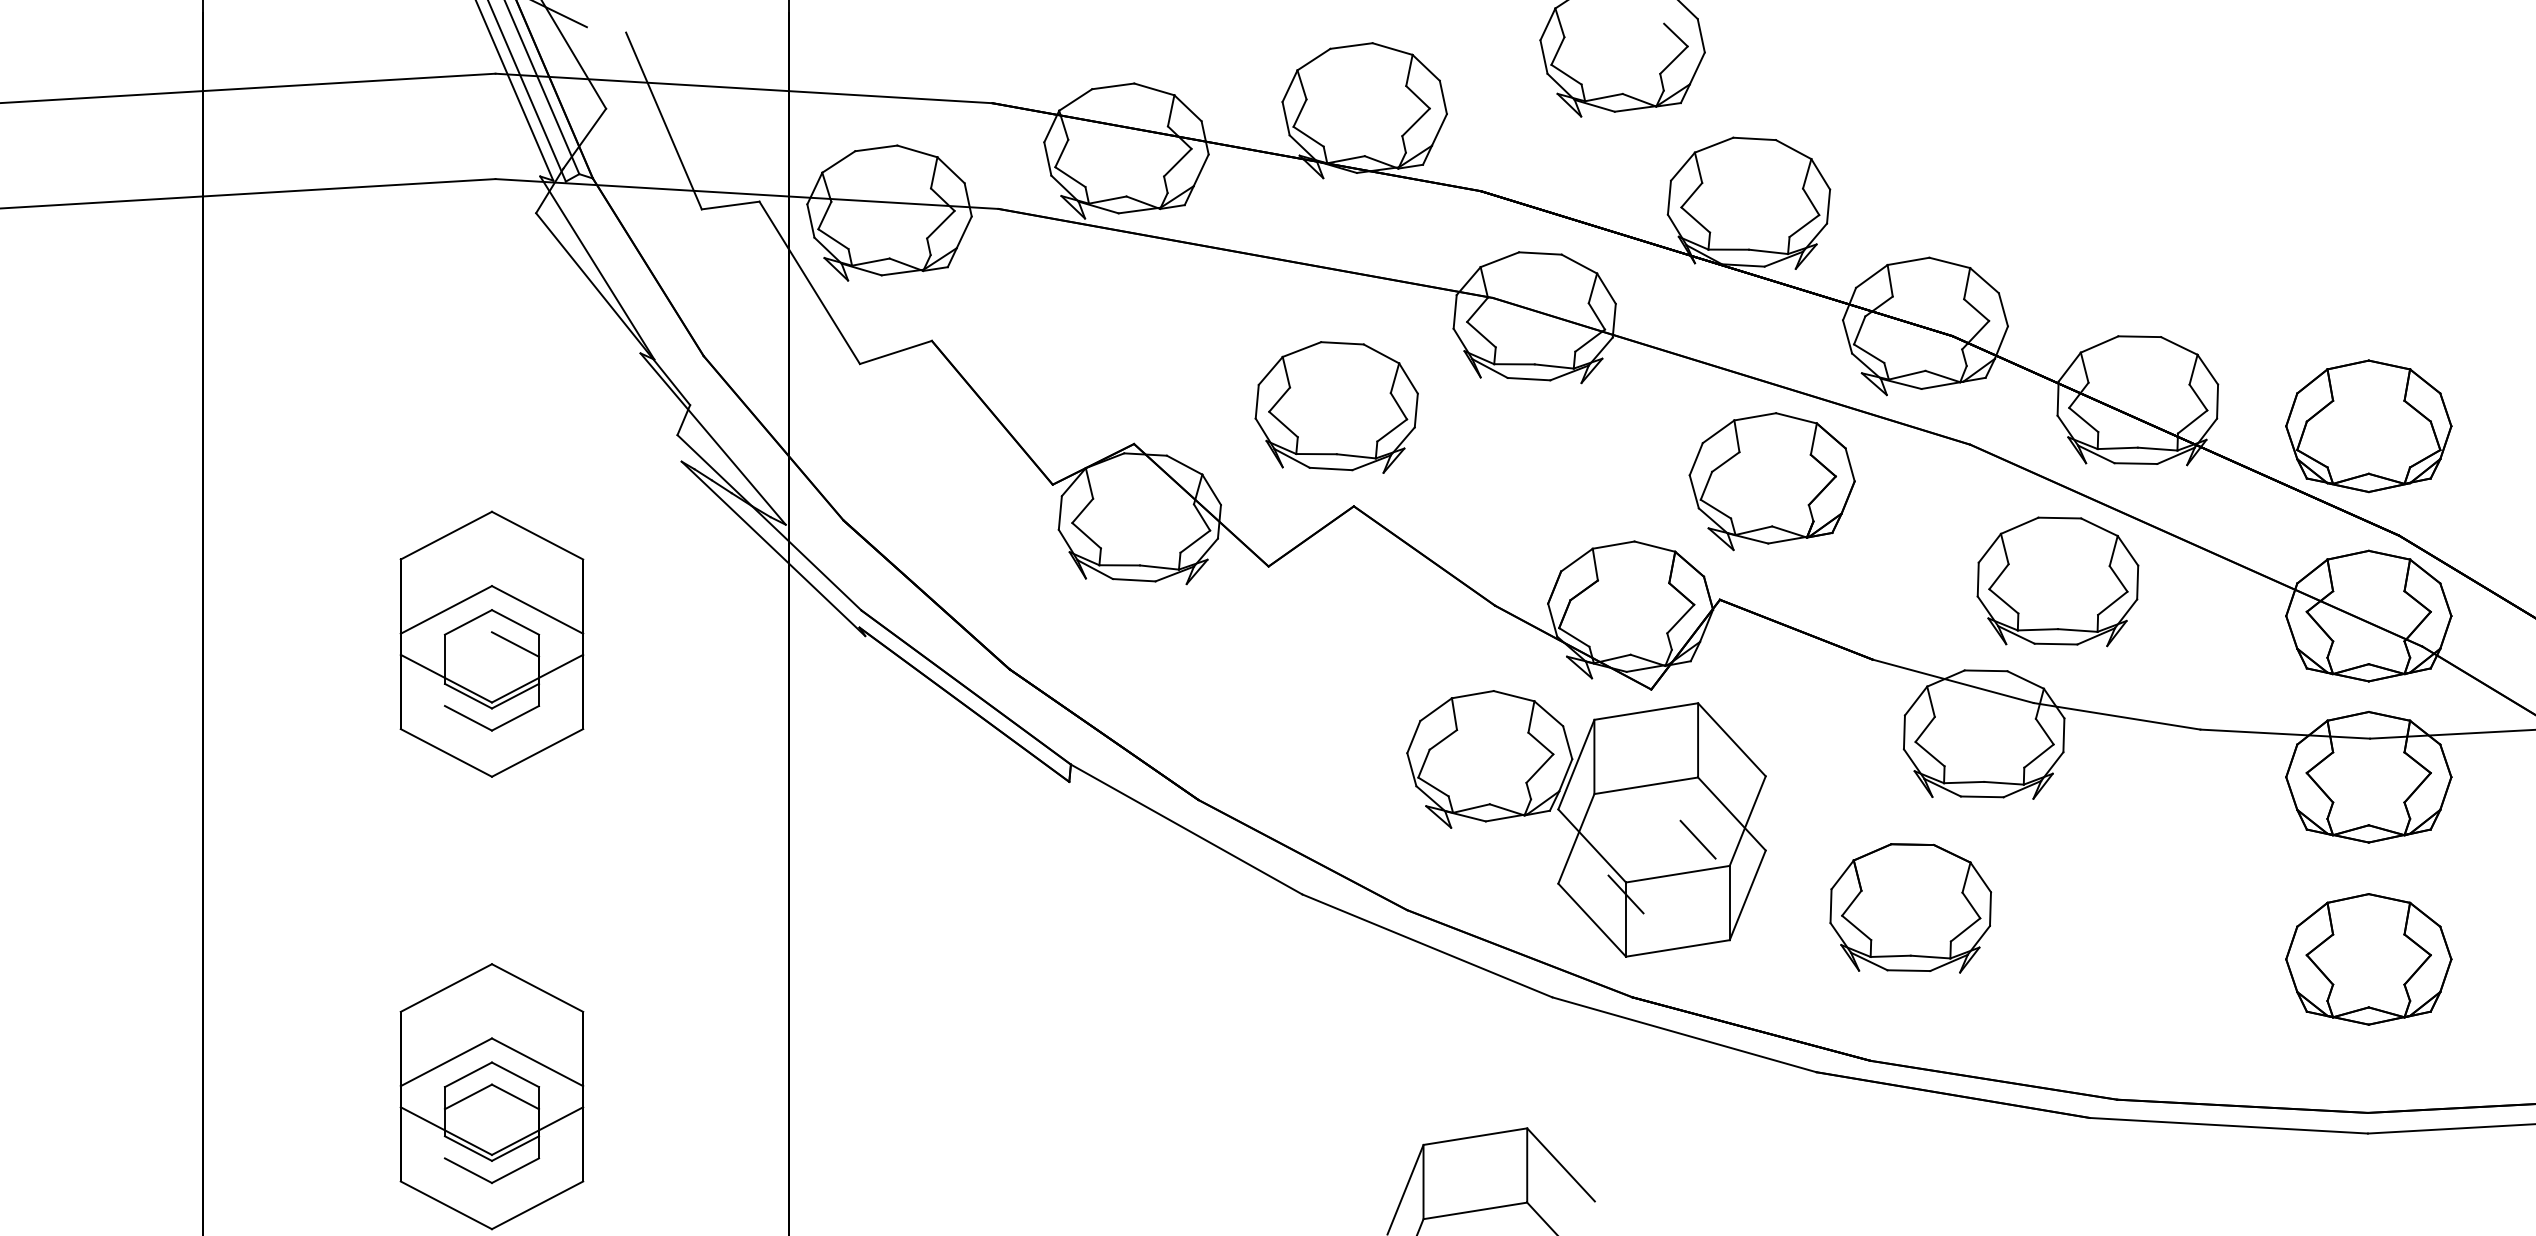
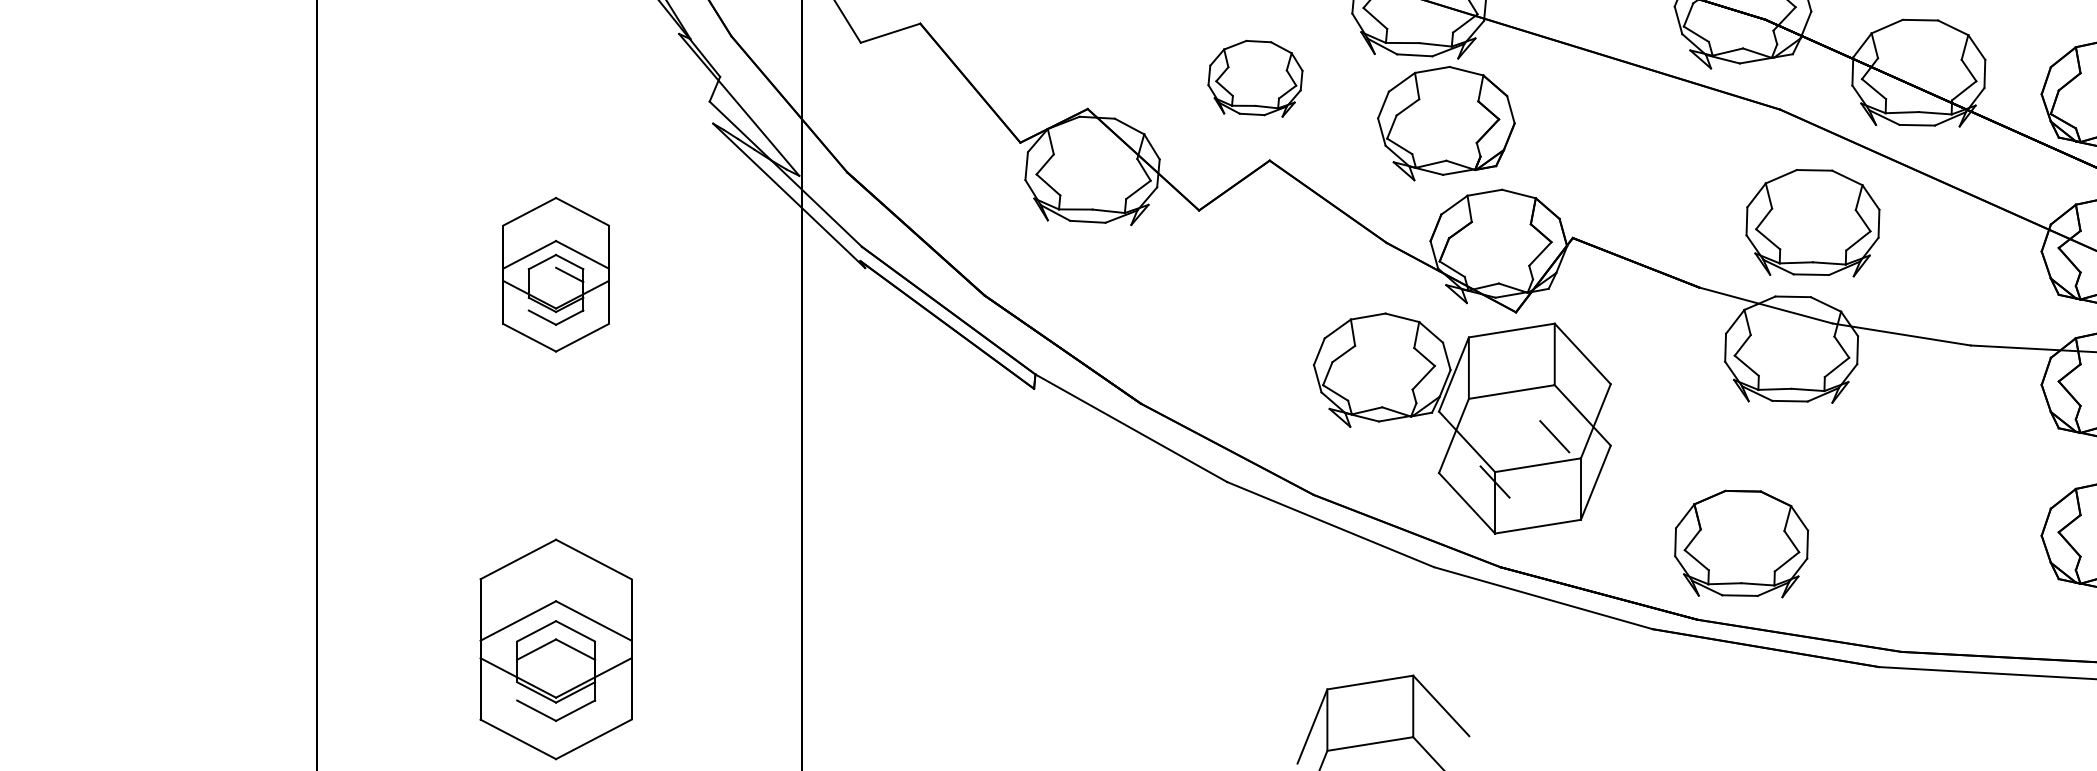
part: (1336, 407) -> (1255, 78), size x0.7
part: (1771, 481) -> (1445, 123), moved
part: (2057, 581) -> (1812, 222), moved
part: (491, 643) -> (555, 274), size x0.7
part: (1910, 908) -> (1741, 544), moved

